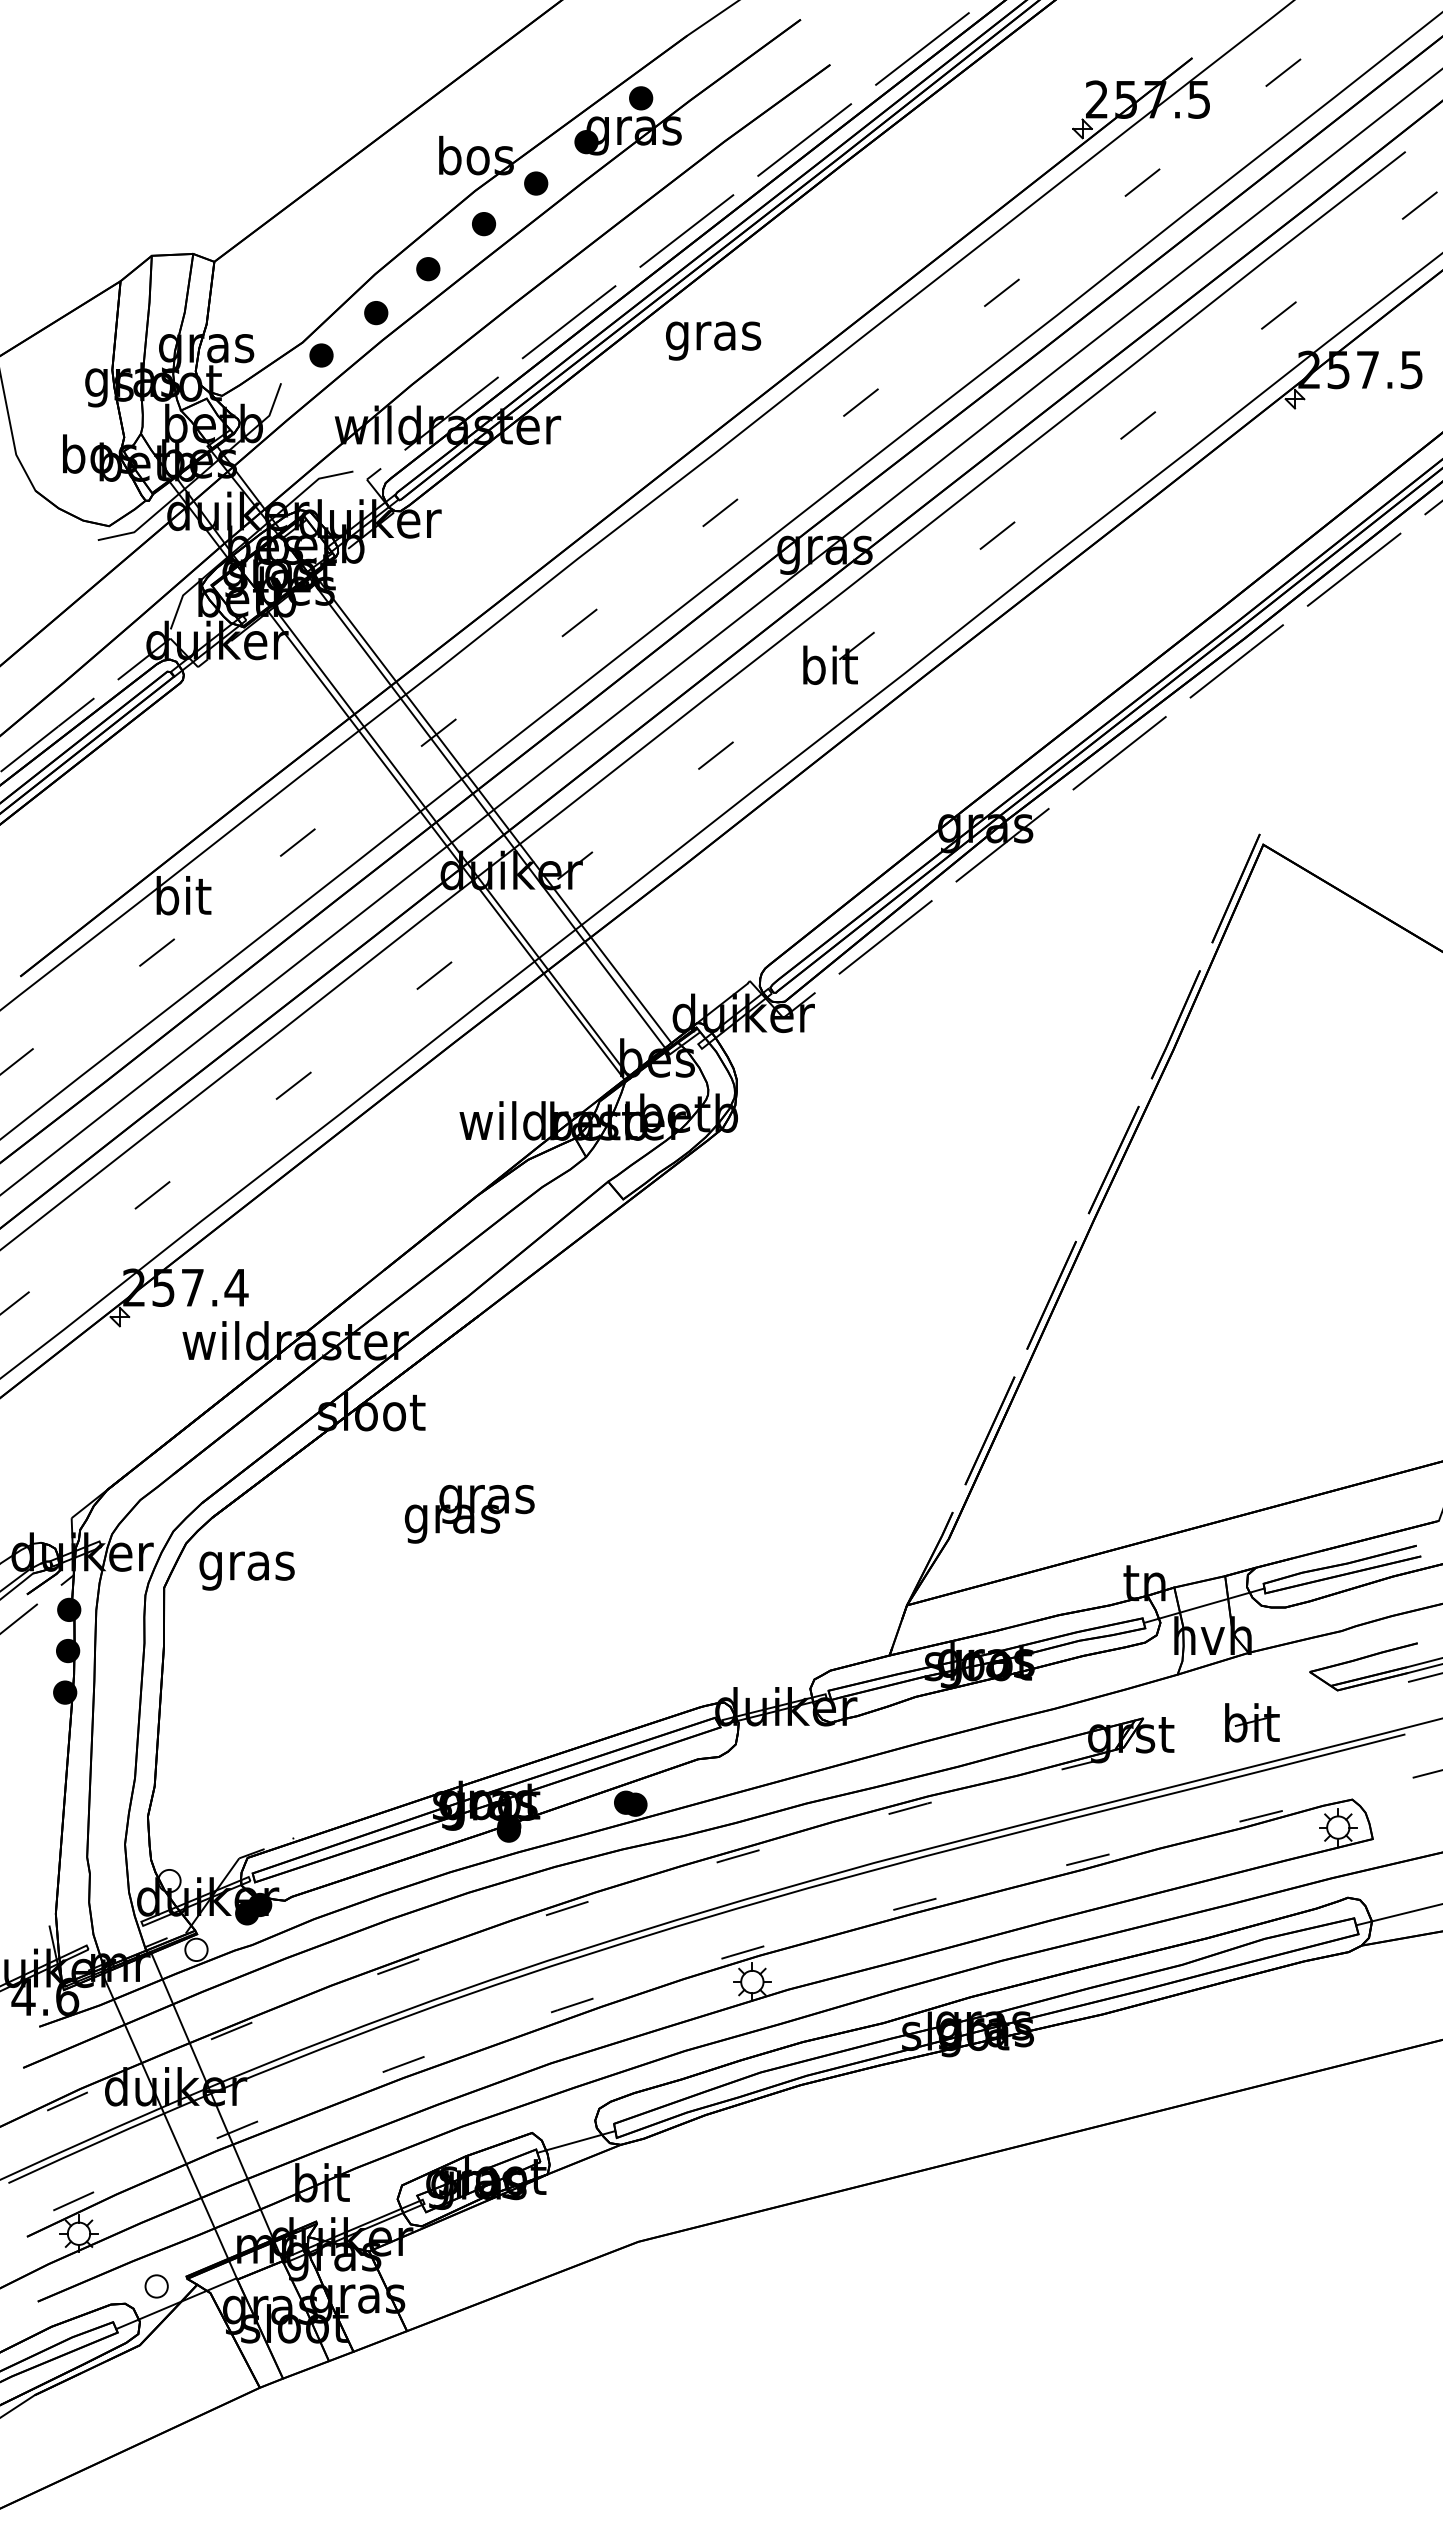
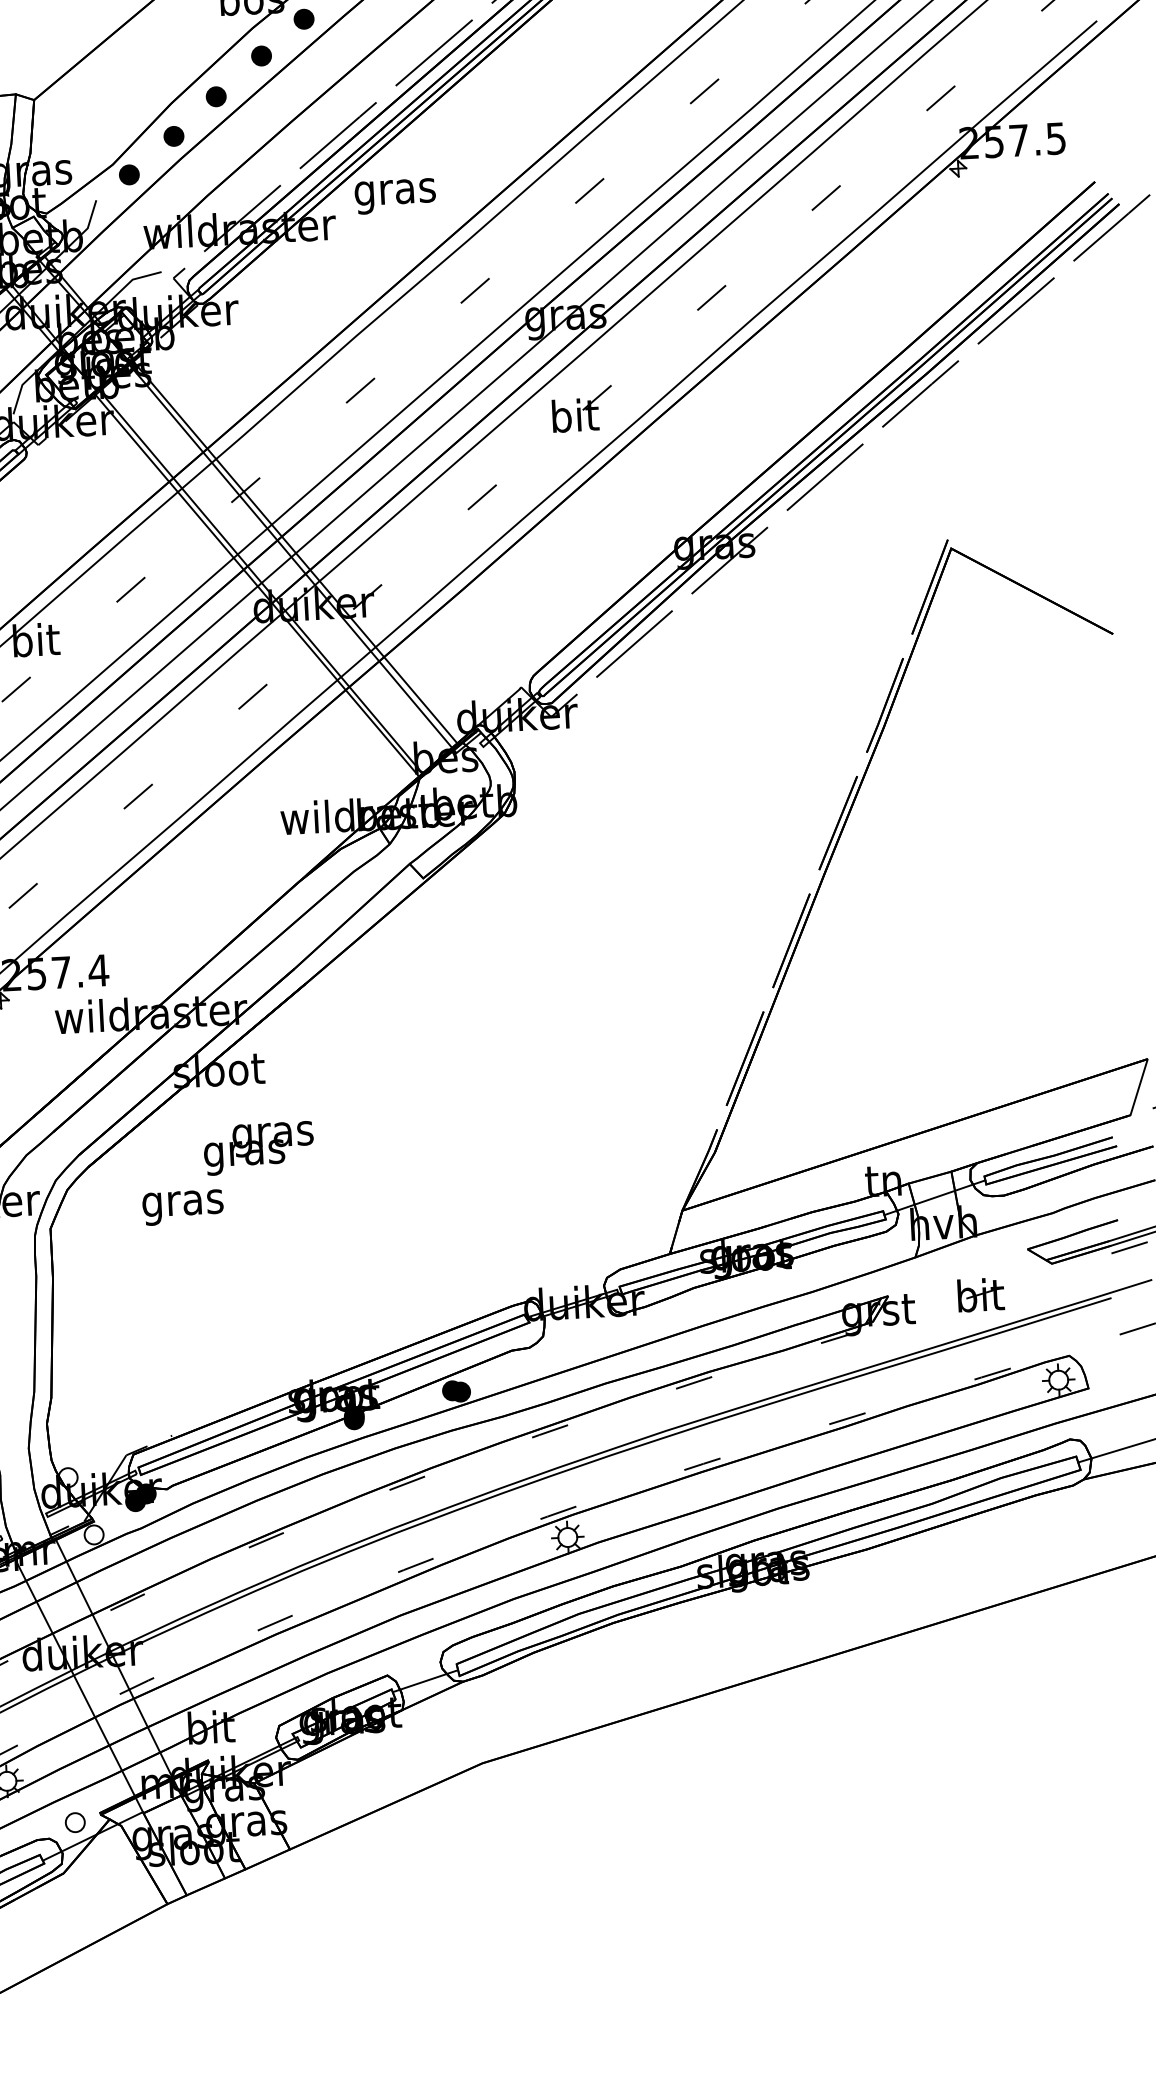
text: (713, 340) -> (395, 195), moved
text: (469, 1514) -> (258, 1148), moved
text: (246, 1570) -> (182, 1207), moved

